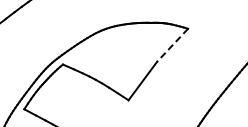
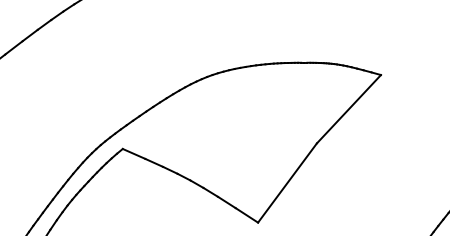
line: (172, 45) -> (348, 109), dashed -> solid

